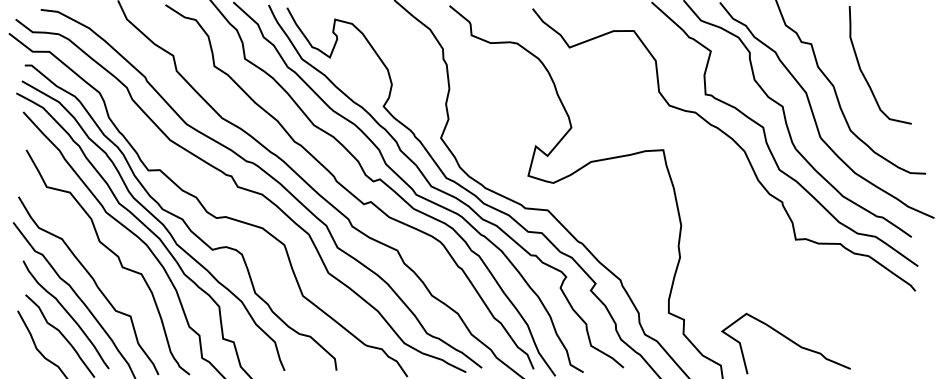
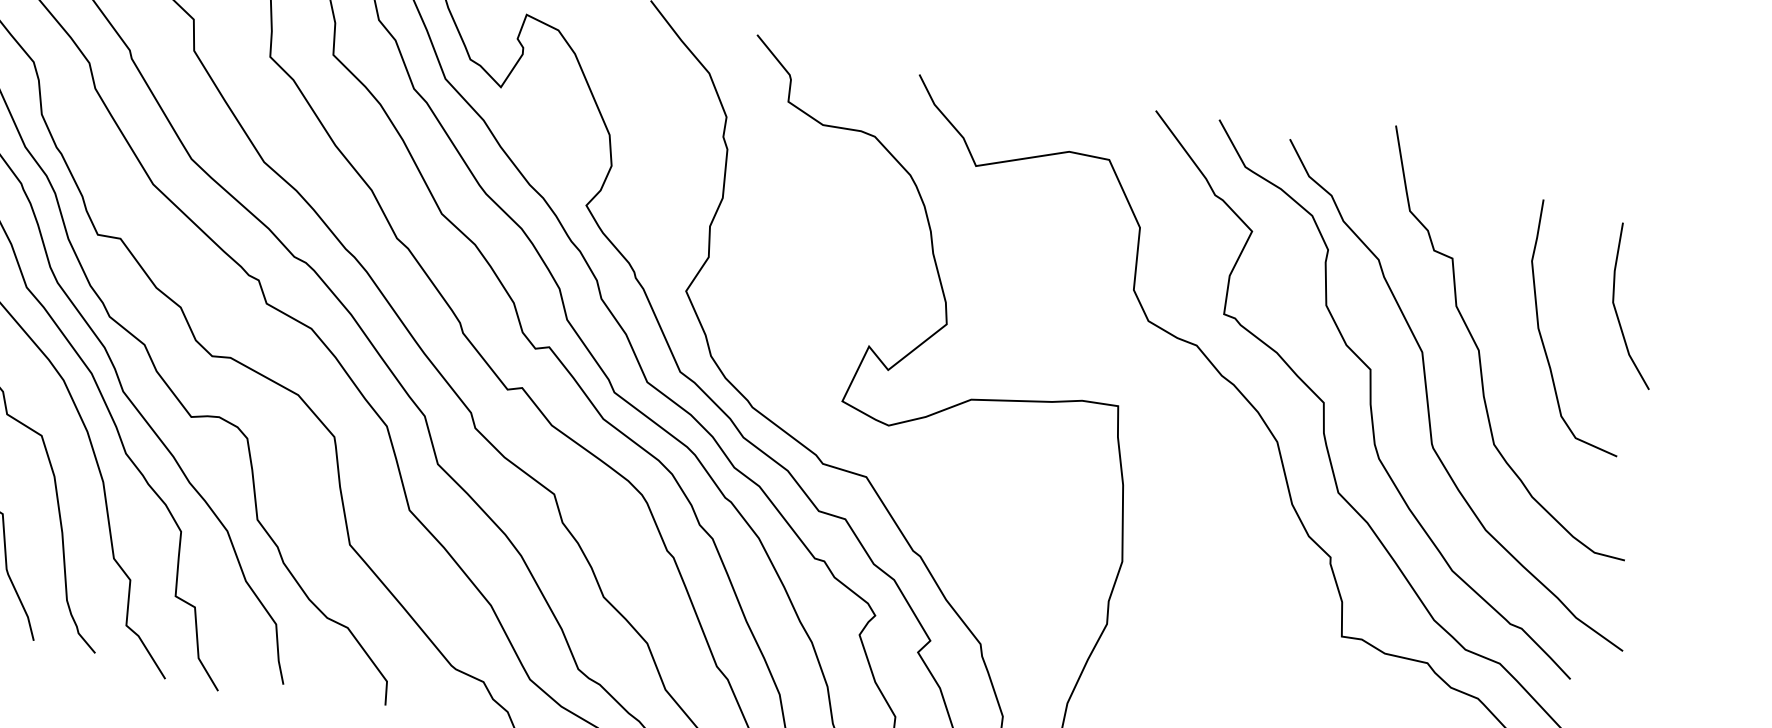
line: (898, 54) -> (1619, 314), added

